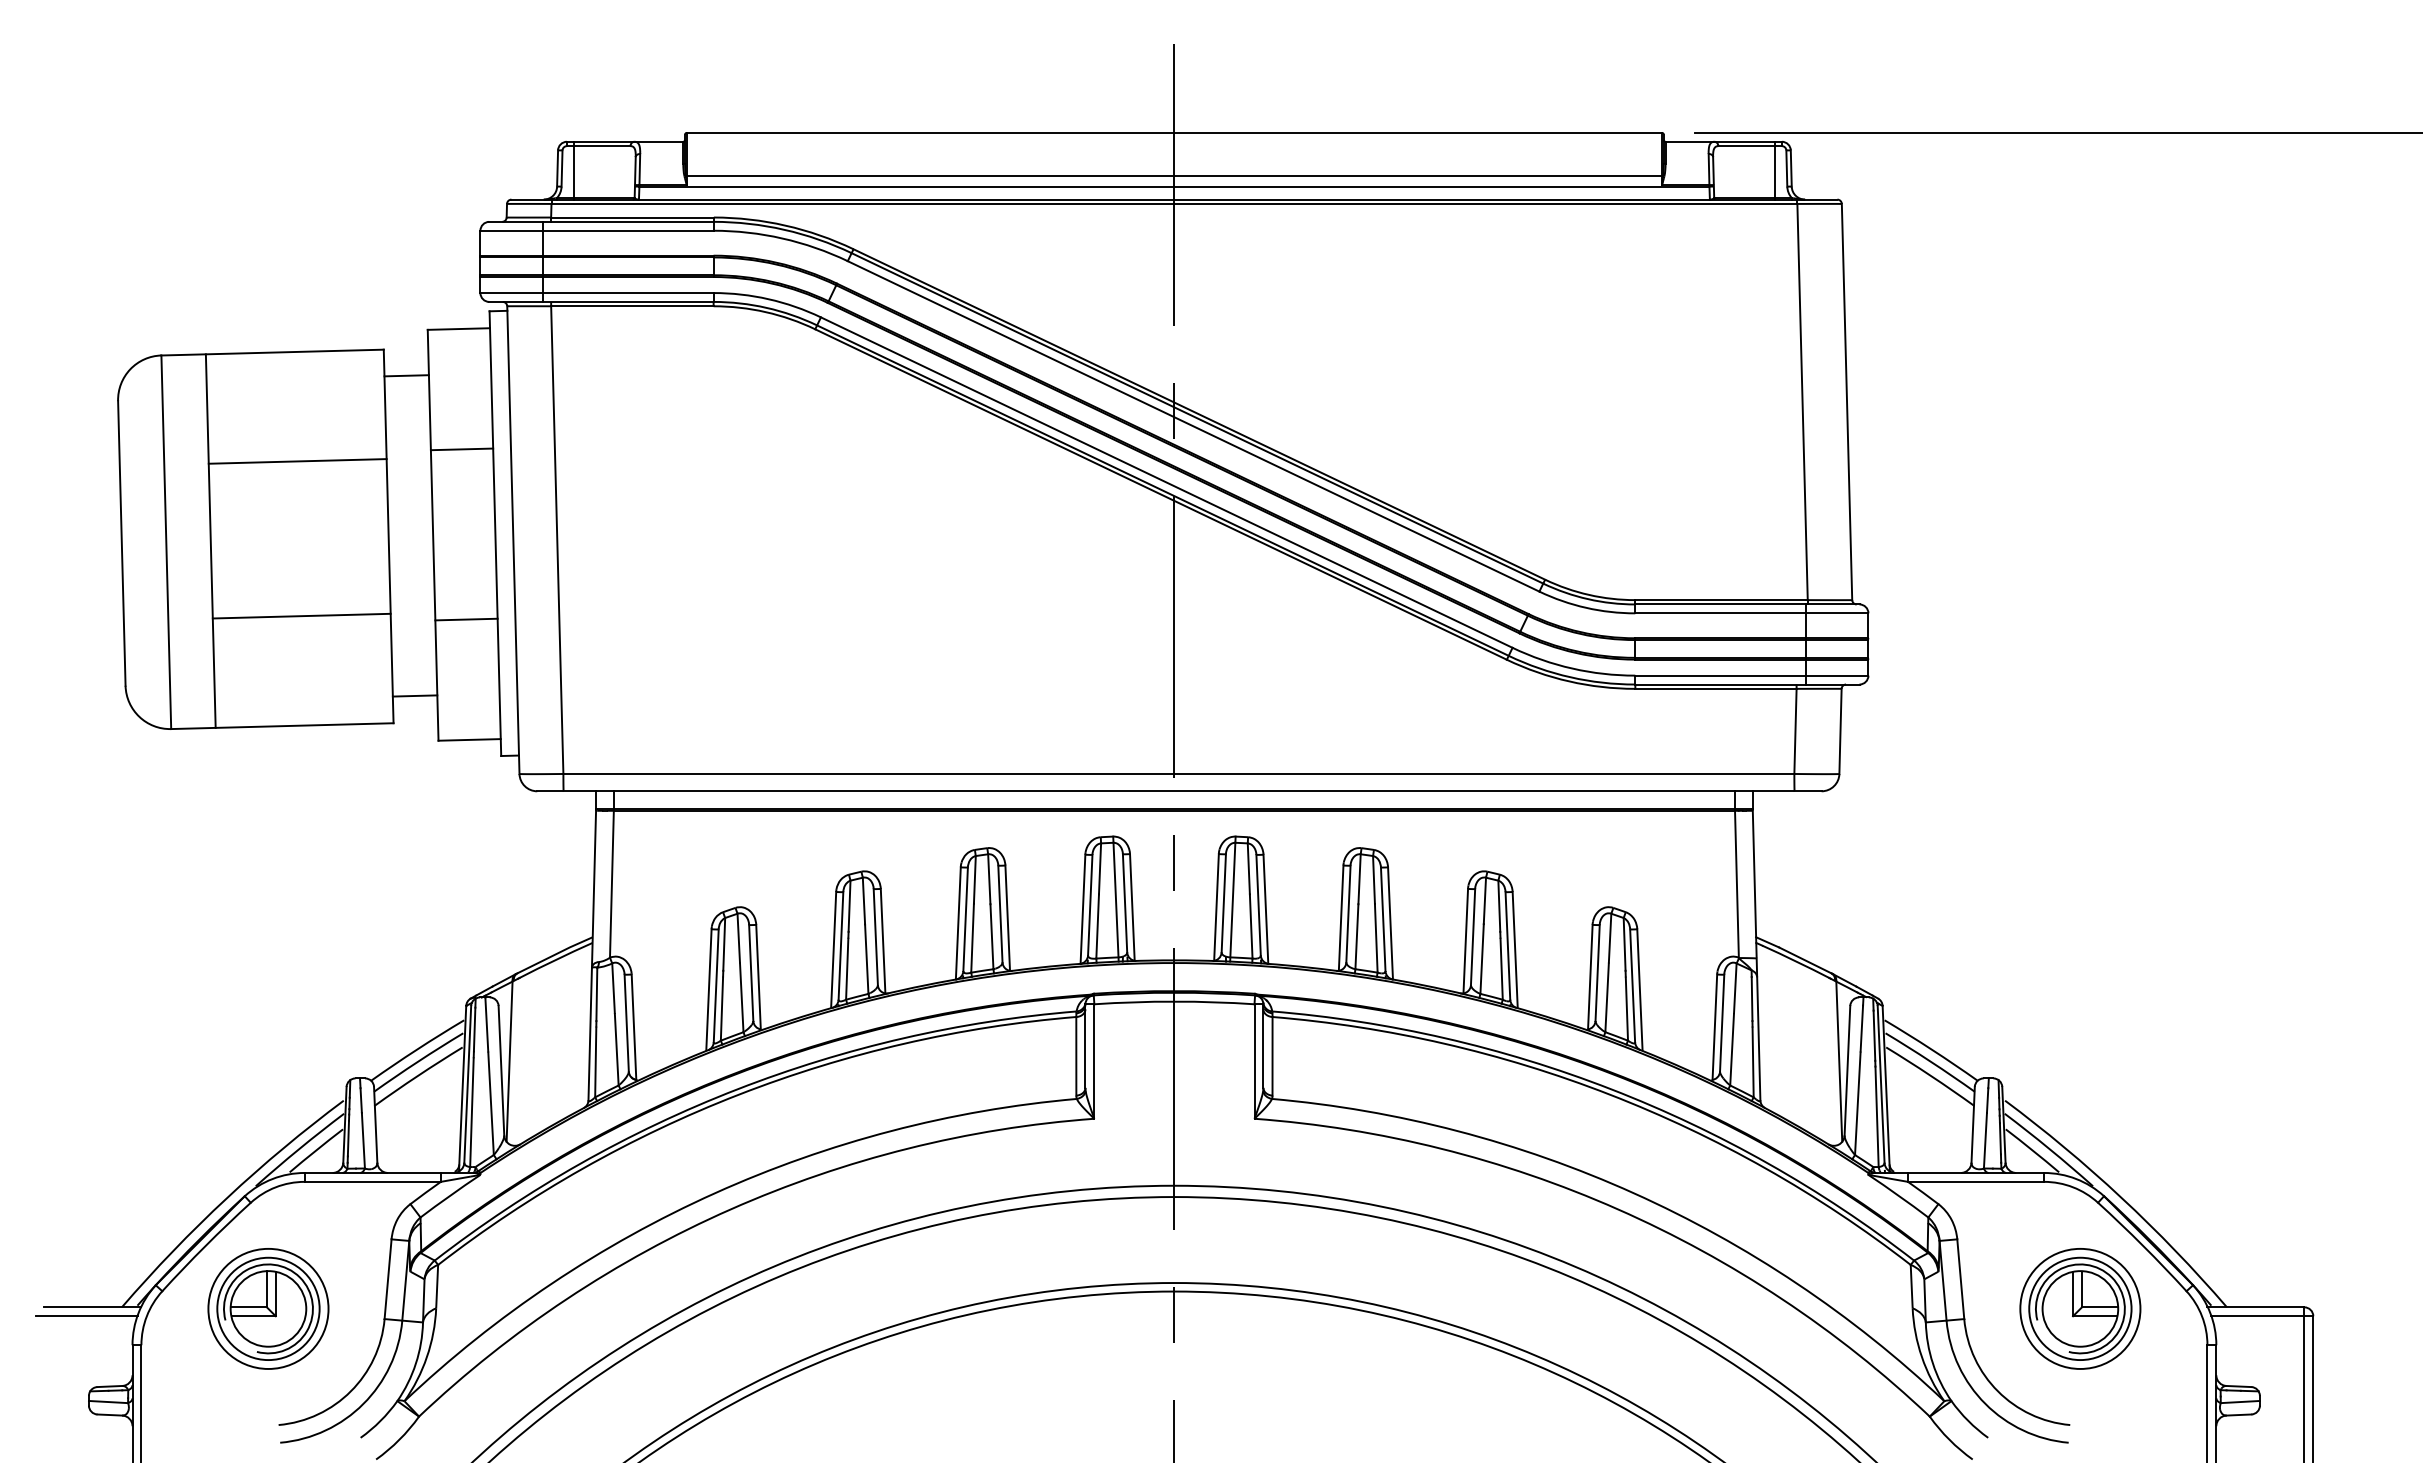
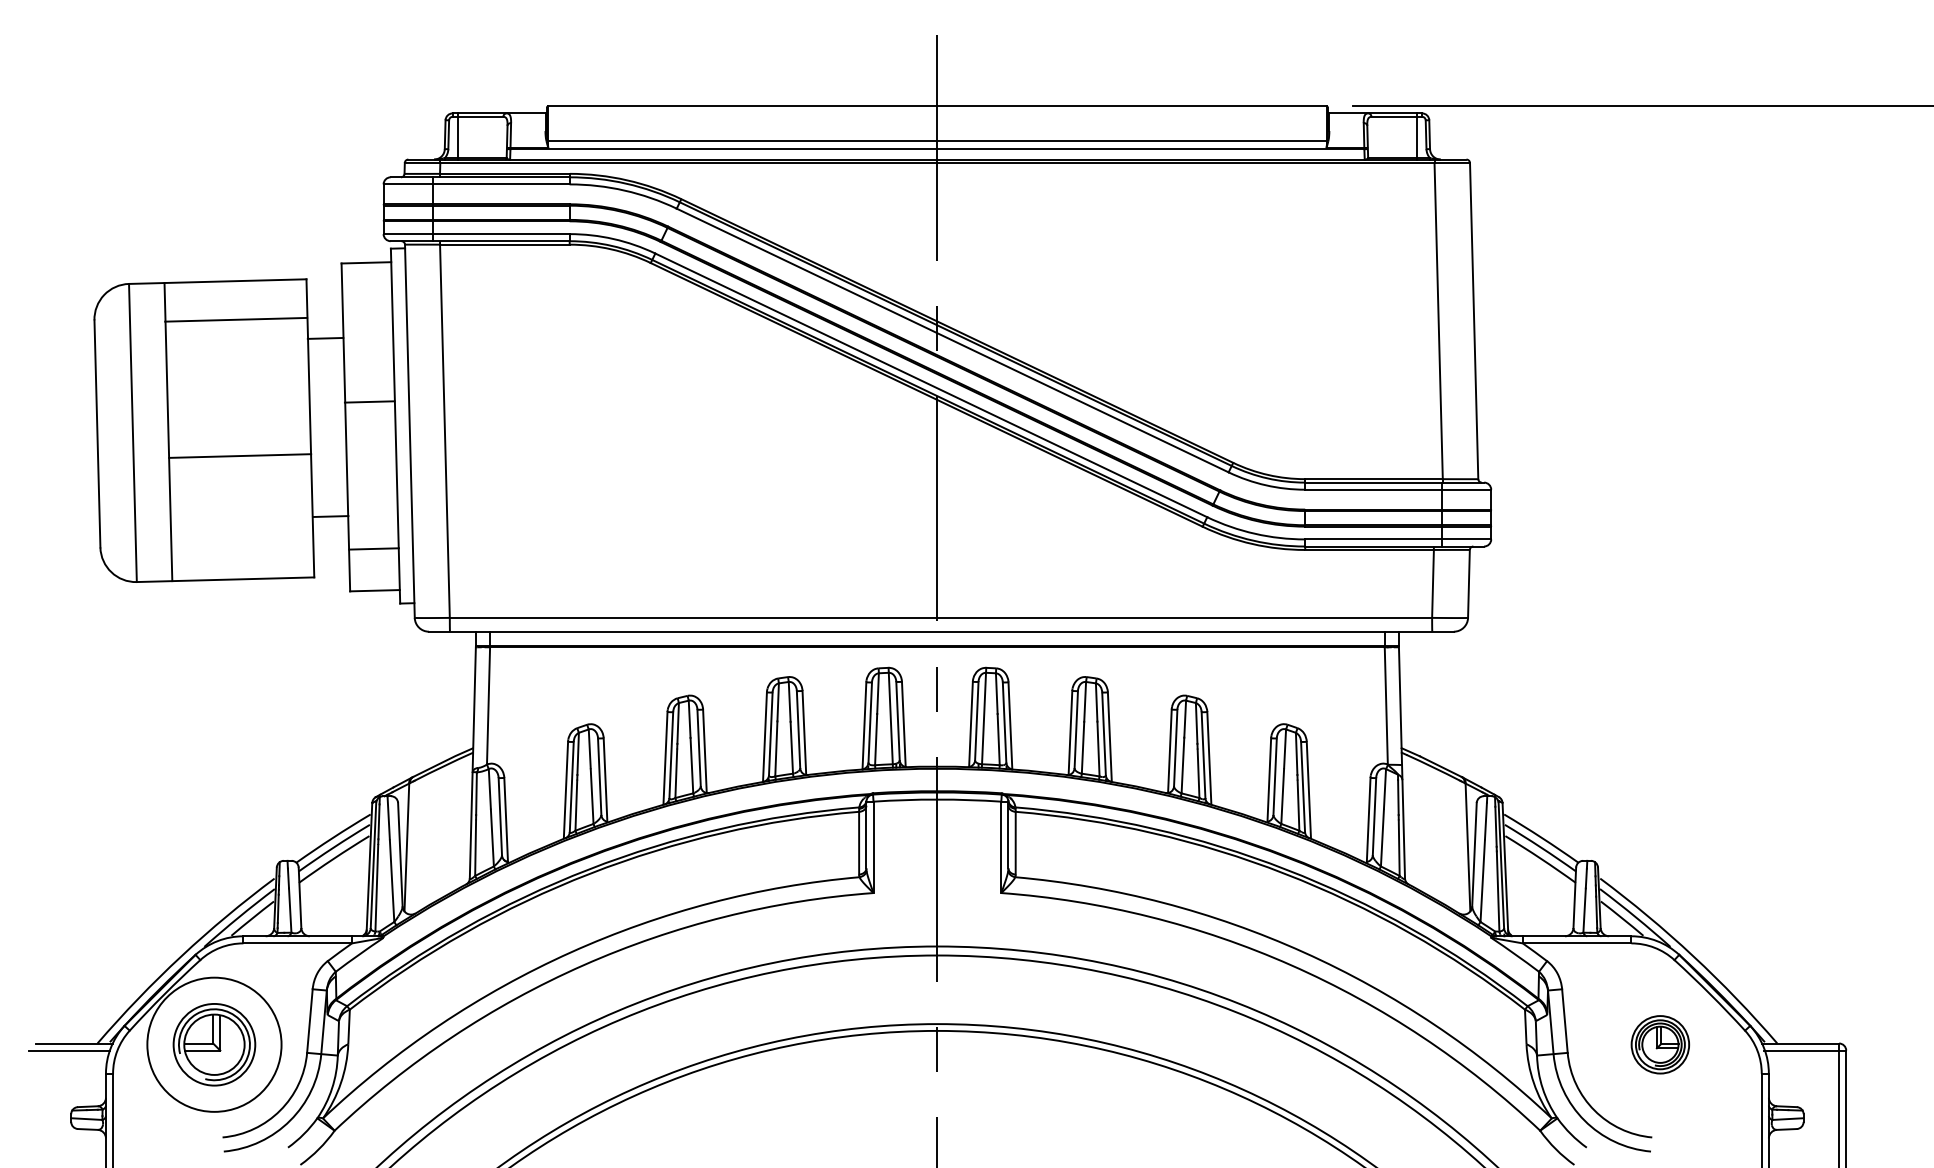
line: (406, 375) -> (325, 338), moved
line: (461, 449) -> (369, 402), moved
line: (297, 461) -> (236, 319), moved
line: (301, 615) -> (240, 455), moved
line: (466, 619) -> (374, 548), moved
line: (414, 695) -> (330, 516), moved
circle: (268, 1308) -> (214, 1044), size x1.4
part: (2080, 1308) -> (1660, 1044), size x0.6

